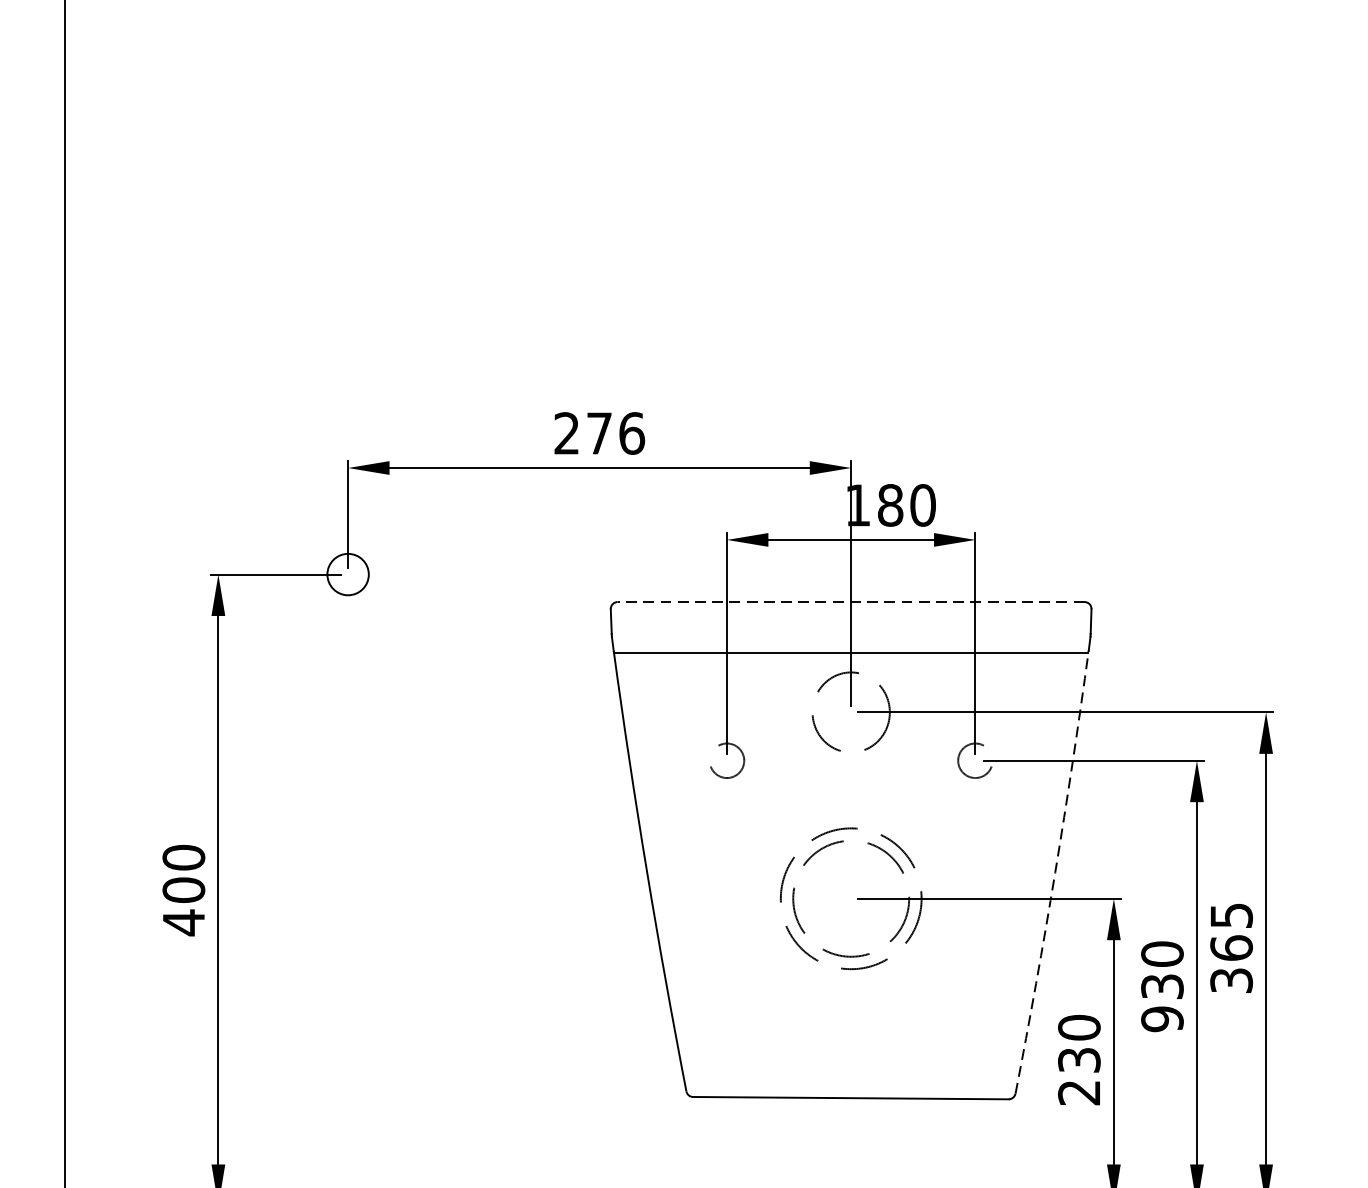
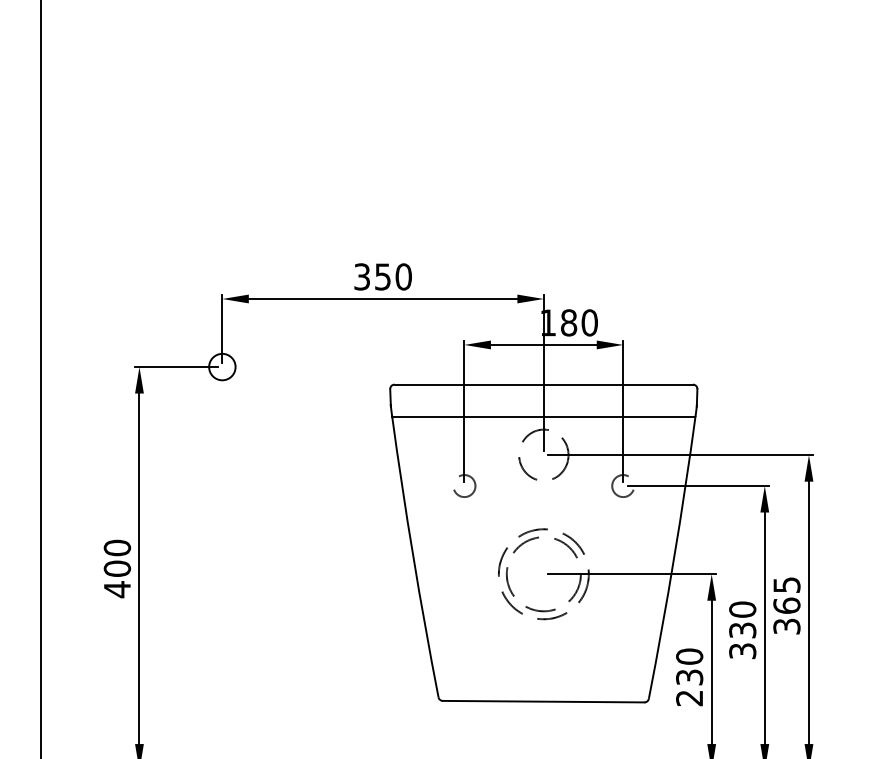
text: (600, 432) -> (383, 276), 276 -> 350
line: (850, 601) -> (543, 384), dashed -> solid
arc: (1055, 872) -> (674, 557), dashed -> solid
text: (1162, 1019) -> (742, 651), 930 -> 330

